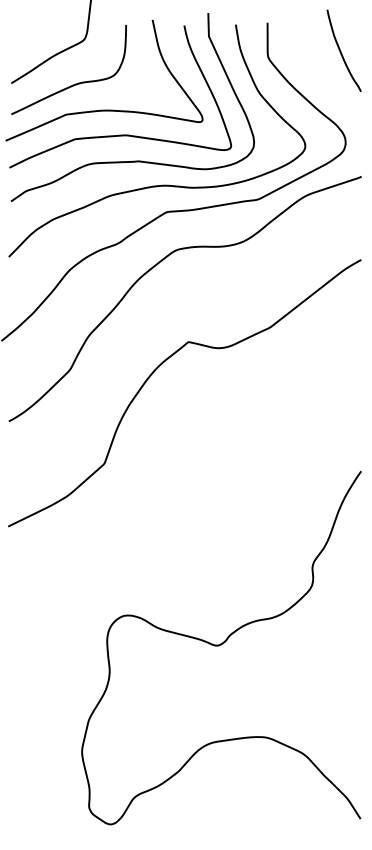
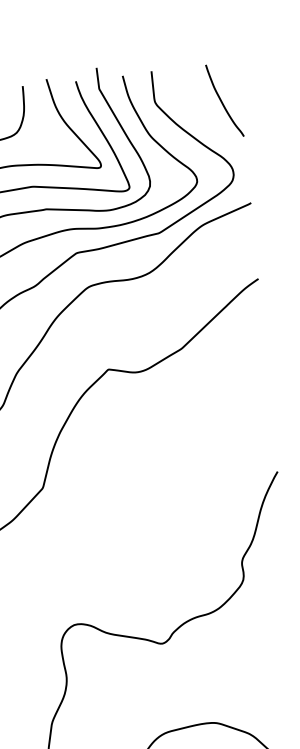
curve: (341, 51) -> (222, 101), moved

